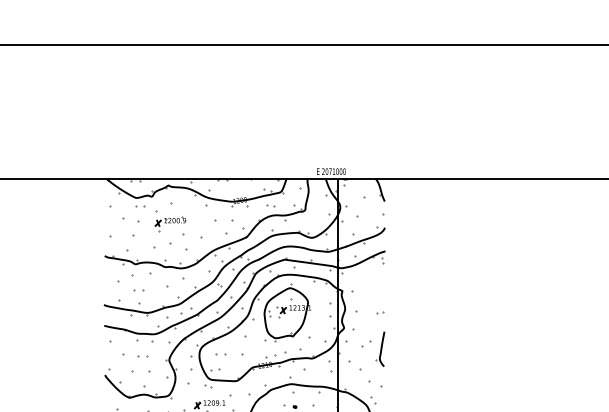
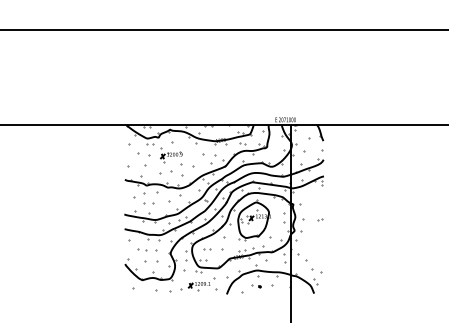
part: (139, 291) -> (149, 204), size x1.6
part: (372, 348) -> (314, 245), removed
part: (143, 355) -> (152, 250), size x1.6

